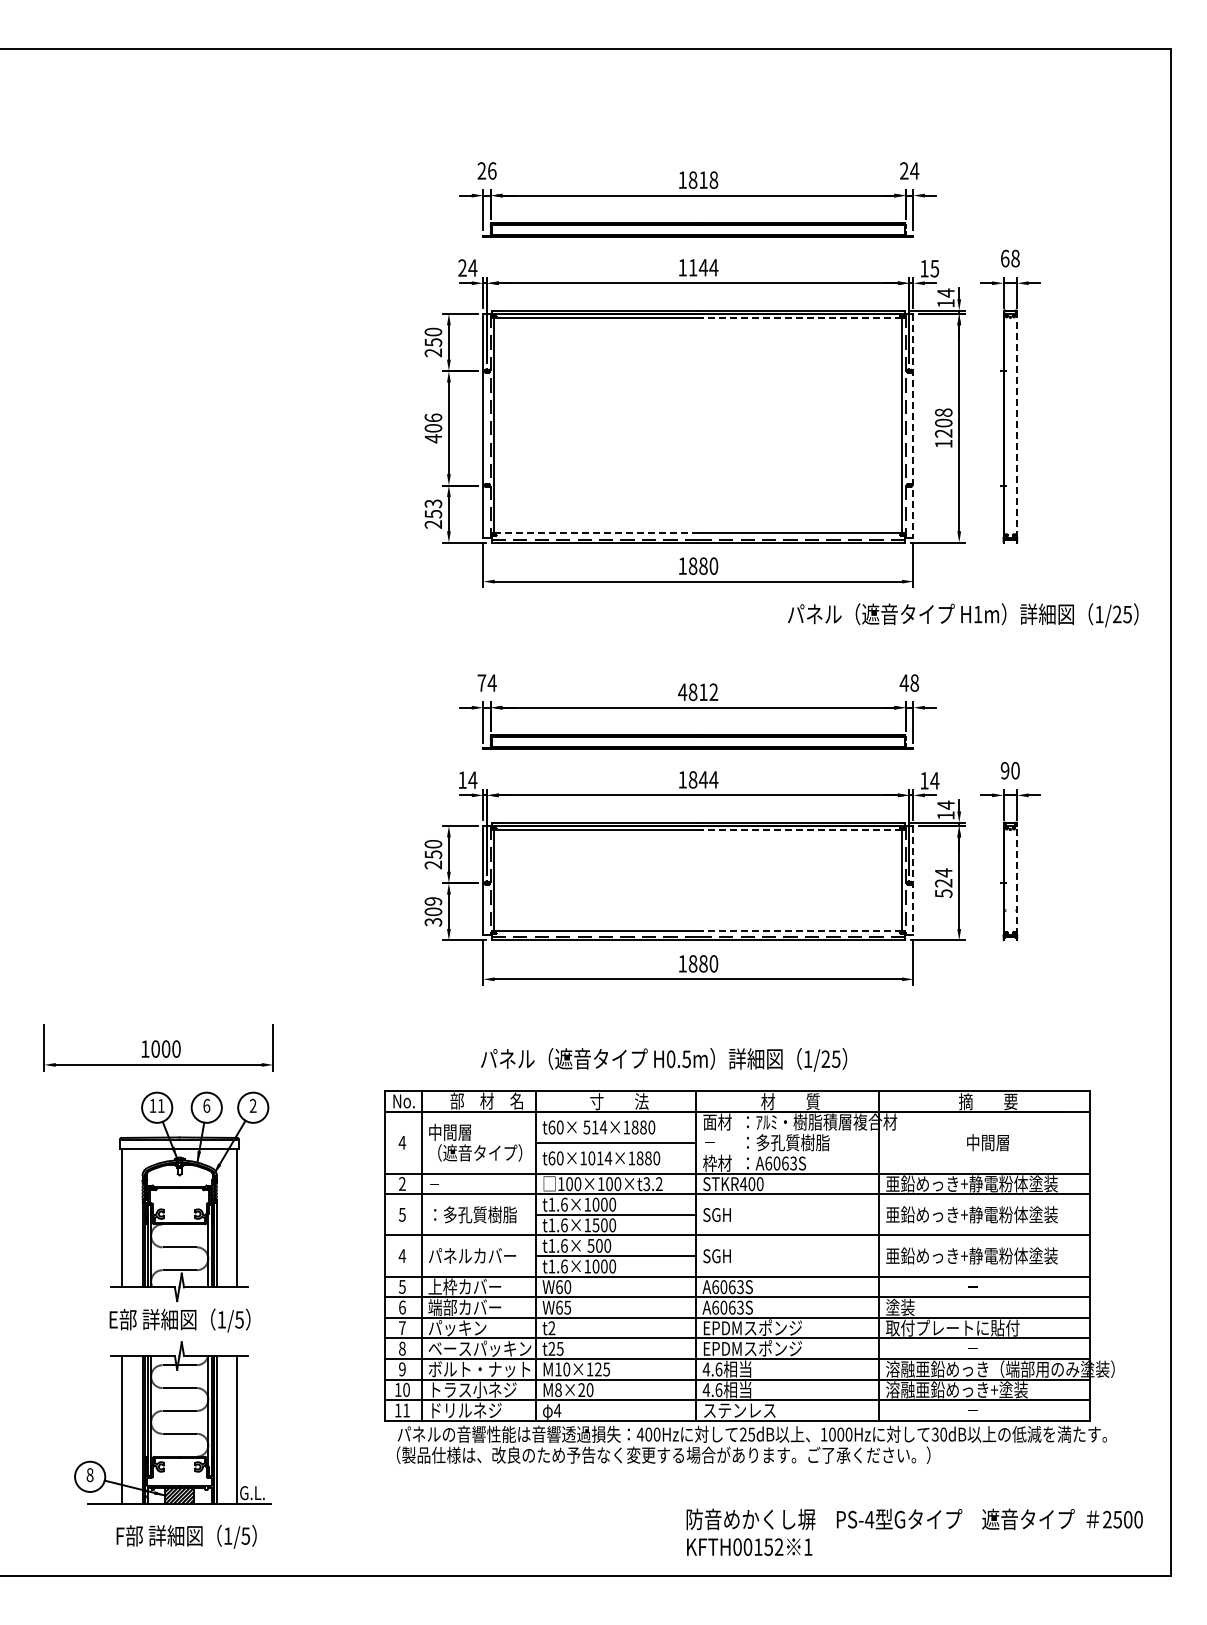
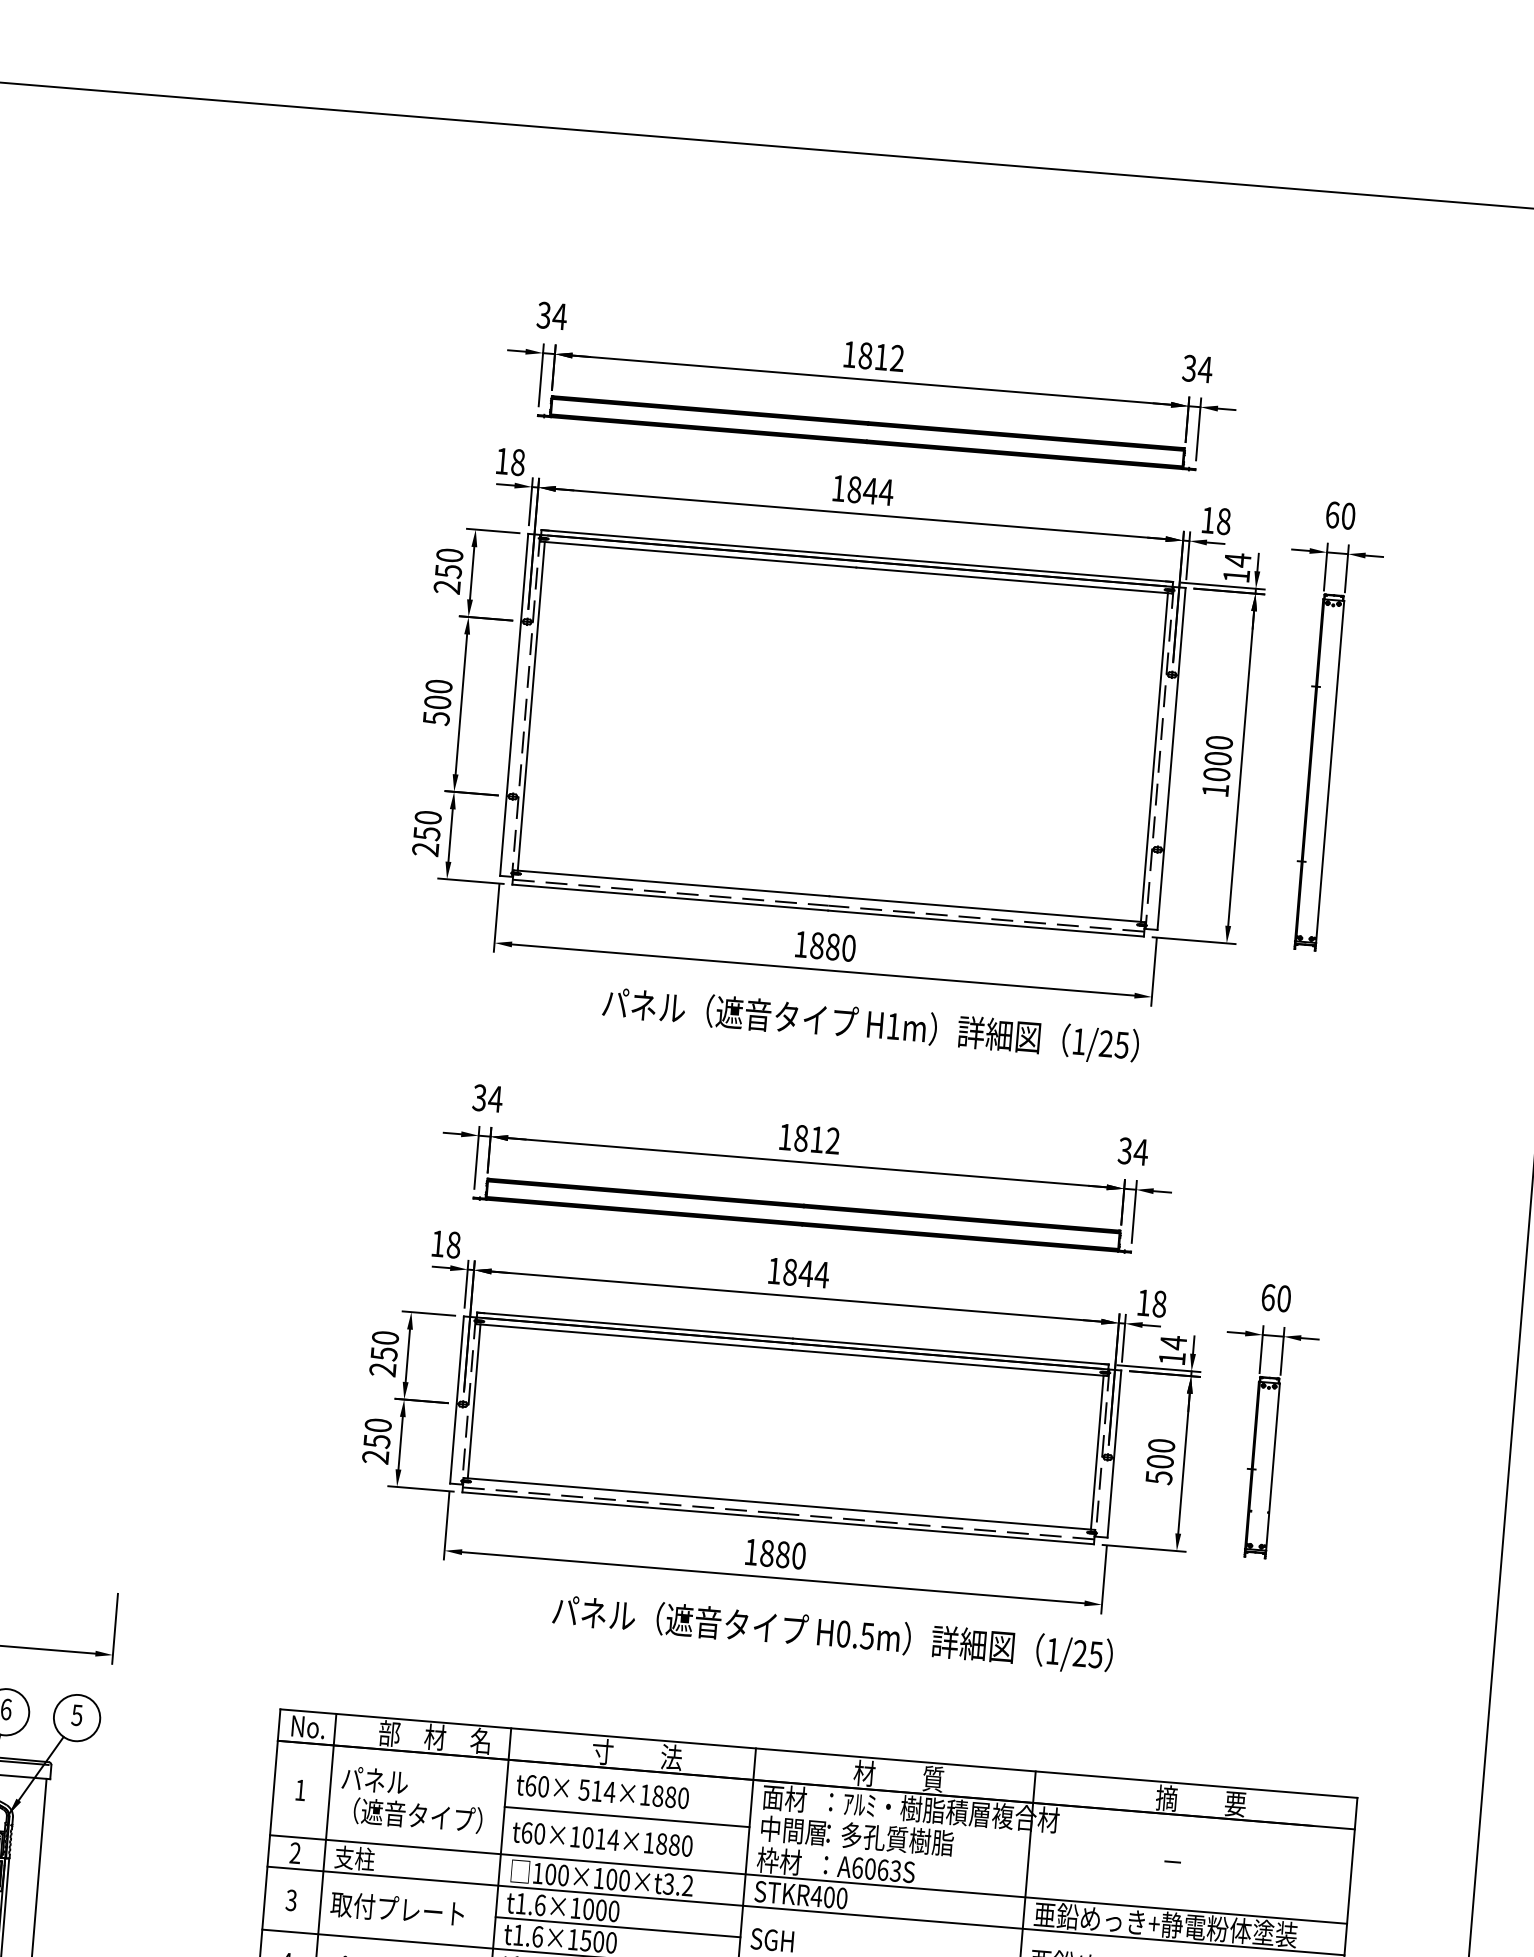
text: (486, 170) -> (551, 315), 26 -> 34
text: (903, 171) -> (1188, 369), 24 -> 34
text: (713, 179) -> (896, 357), 1818 -> 1812
text: (1015, 258) -> (1348, 516), 68 -> 60
text: (467, 267) -> (509, 461), 24 -> 18
text: (692, 267) -> (853, 489), 1144 -> 1844
text: (934, 268) -> (1223, 521), 15 -> 18
line: (800, 318) -> (1012, 580), dashed -> solid
text: (943, 422) -> (1217, 757), 1208 -> 1000
line: (913, 425) -> (1171, 758), dashed -> solid
line: (1017, 425) -> (1330, 771), dashed -> solid
text: (433, 428) -> (437, 702), 406 -> 500
text: (433, 503) -> (428, 817), 253 -> 250
line: (596, 533) -> (673, 883), dashed -> solid
text: (963, 615) -> (871, 1026), moved
text: (481, 682) -> (479, 1096), 74 -> 34
text: (909, 682) -> (1133, 1150), 48 -> 34
text: (682, 691) -> (785, 1135), 4812 -> 1812
text: (1004, 770) -> (1267, 1297), 90 -> 60
text: (472, 779) -> (453, 1244), 14 -> 18
text: (934, 780) -> (1159, 1303), 14 -> 18
line: (800, 830) -> (948, 1363), dashed -> solid
text: (943, 877) -> (1160, 1452), 524 -> 500
line: (913, 880) -> (1114, 1453), dashed -> solid
line: (1017, 880) -> (1273, 1466), dashed -> solid
text: (433, 911) -> (377, 1440), 309 -> 250
line: (800, 931) -> (935, 1517), dashed -> solid
text: (664, 1059) -> (833, 1633), moved
text: (252, 1105) -> (76, 1714), 2 -> 5
text: (450, 1131) -> (375, 1779), 中間層 -> パネル
text: (402, 1142) -> (300, 1789), 4 -> 1
text: (724, 1142) -> (792, 1830), － -> 中間層
text: (987, 1142) -> (1194, 1863), 中間層 -> －
text: (441, 1183) -> (355, 1857), － -> 支柱
text: (402, 1213) -> (291, 1898), 5 -> 3
text: (472, 1214) -> (398, 1908), ：多孔質樹脂 -> 取付プレート

